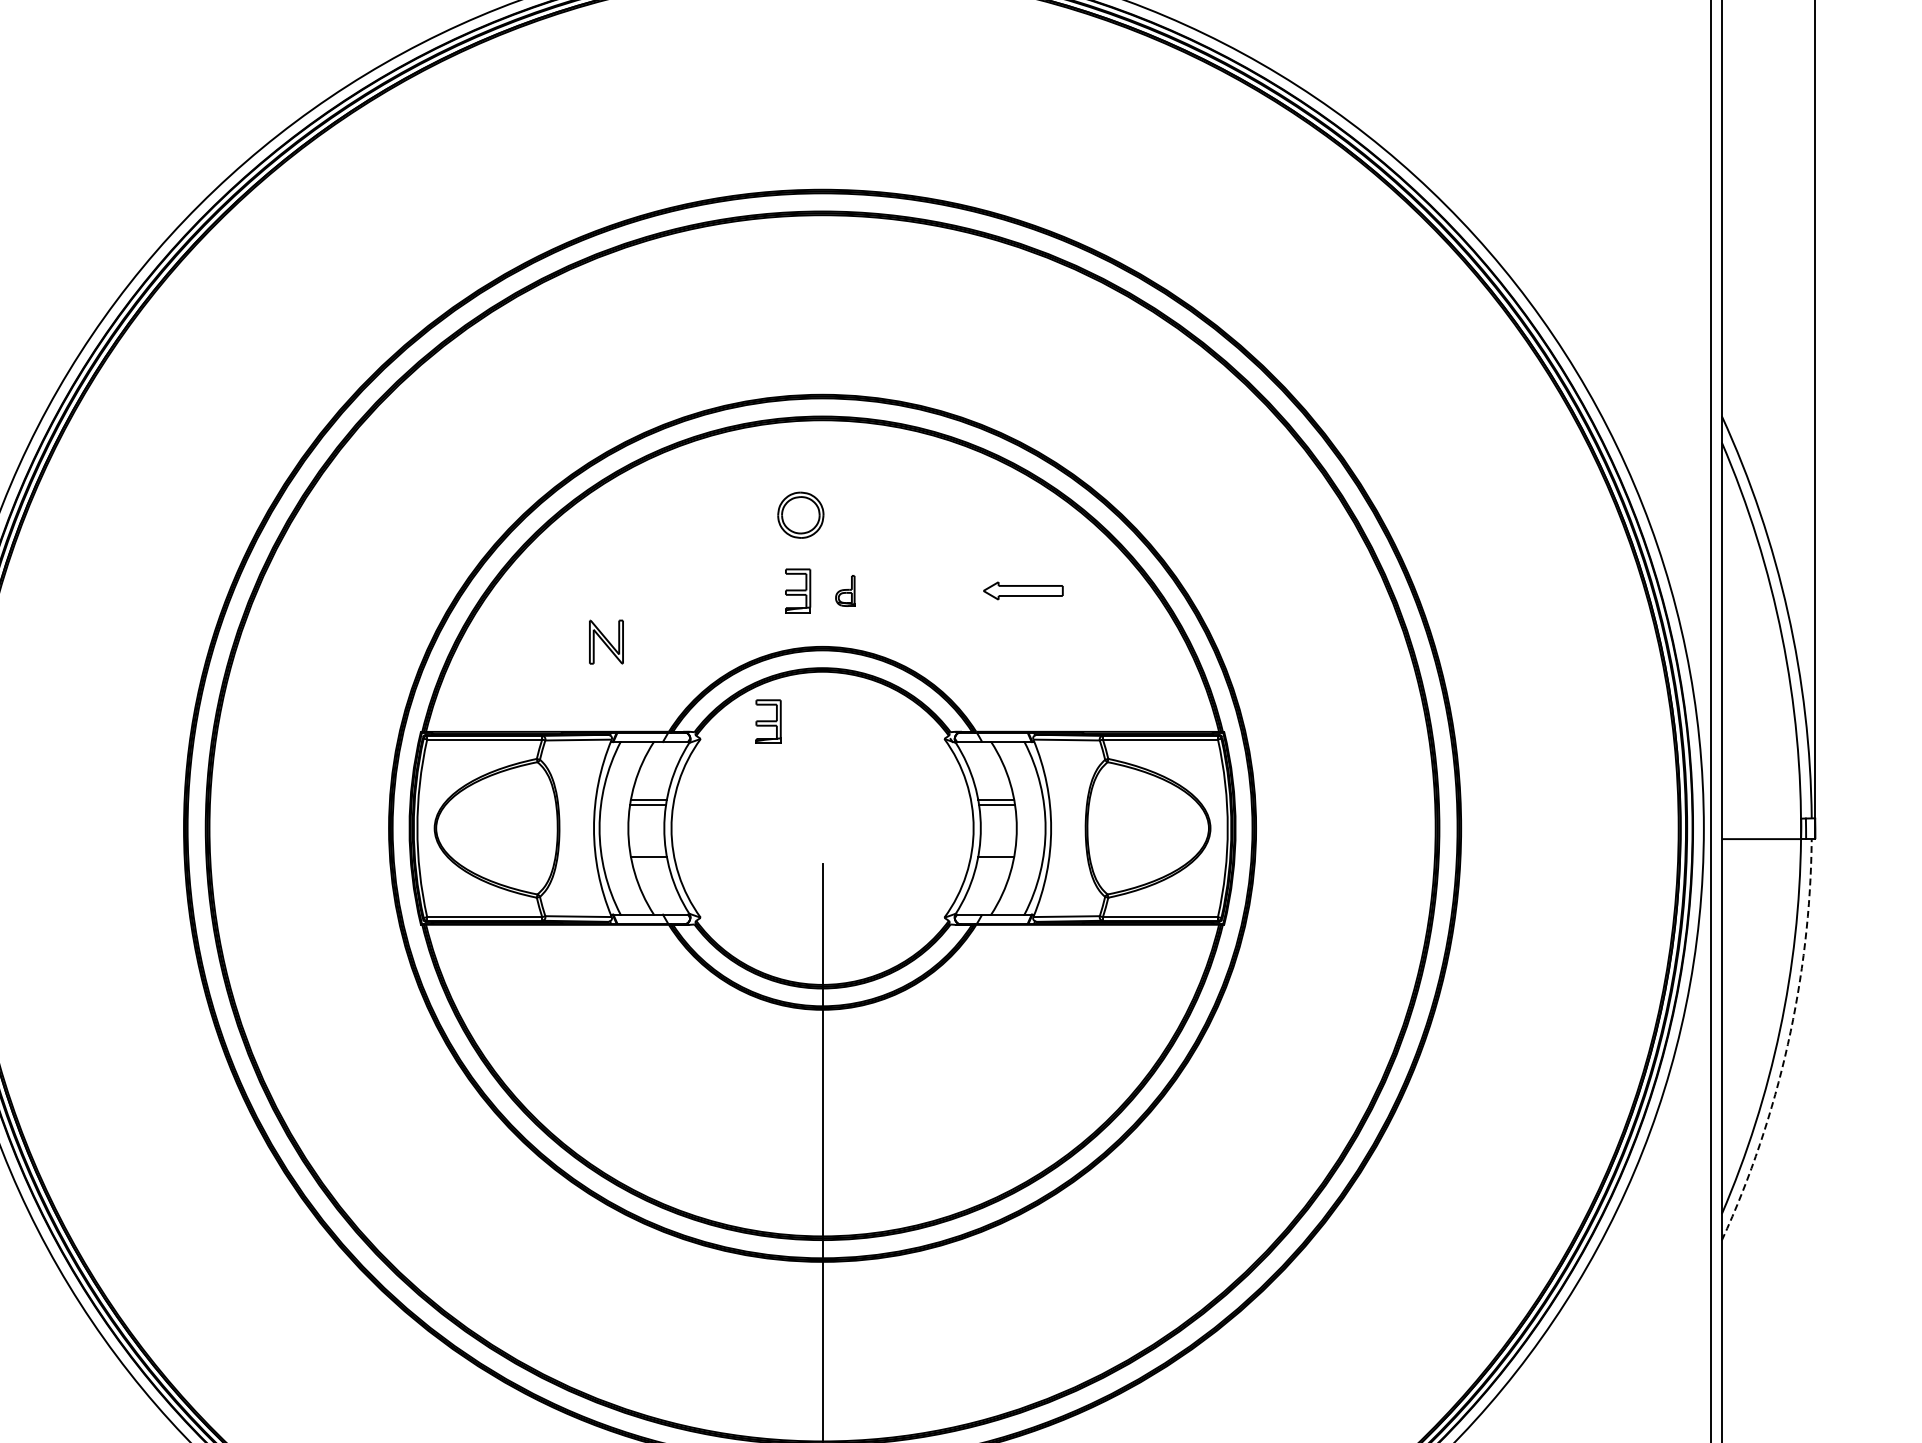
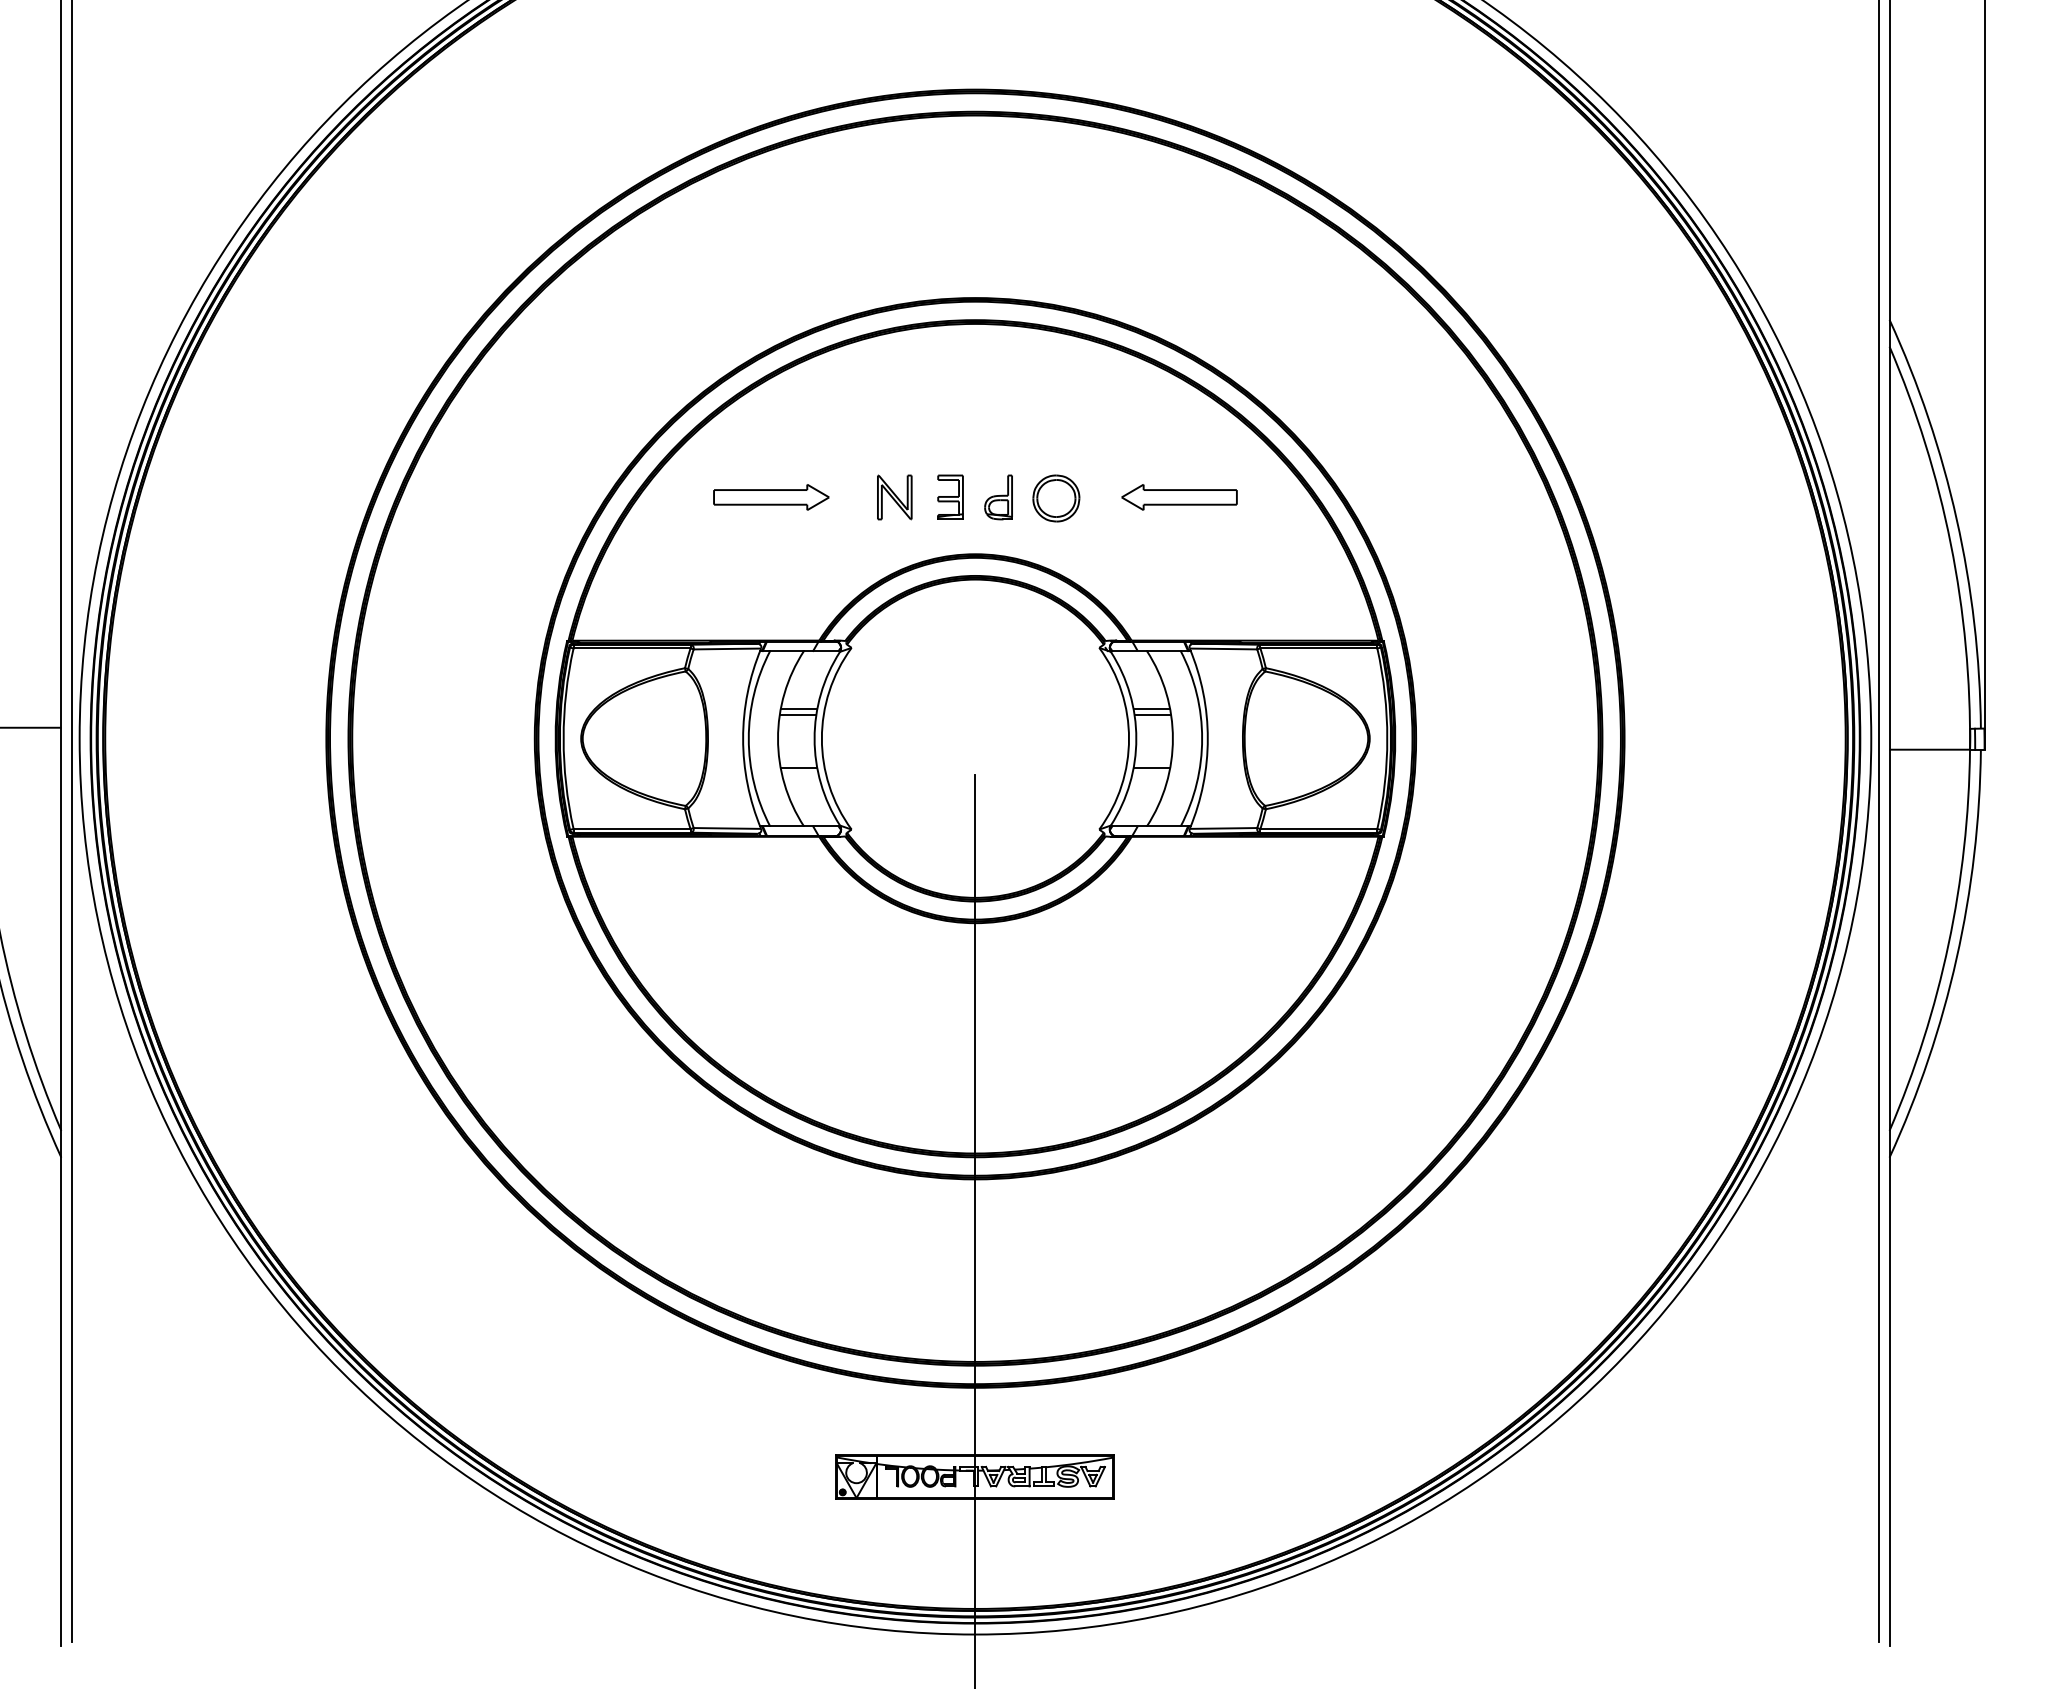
part: (800, 515) -> (1056, 498), moved
part: (621, 591) -> (771, 497), added
part: (845, 591) -> (998, 497), size x1.43
part: (1023, 591) -> (1179, 497), size x1.43
part: (606, 642) -> (894, 497), moved
part: (768, 720) -> (920, 629), removed
arc: (1787, 1044) -> (1956, 958), dashed -> solid

